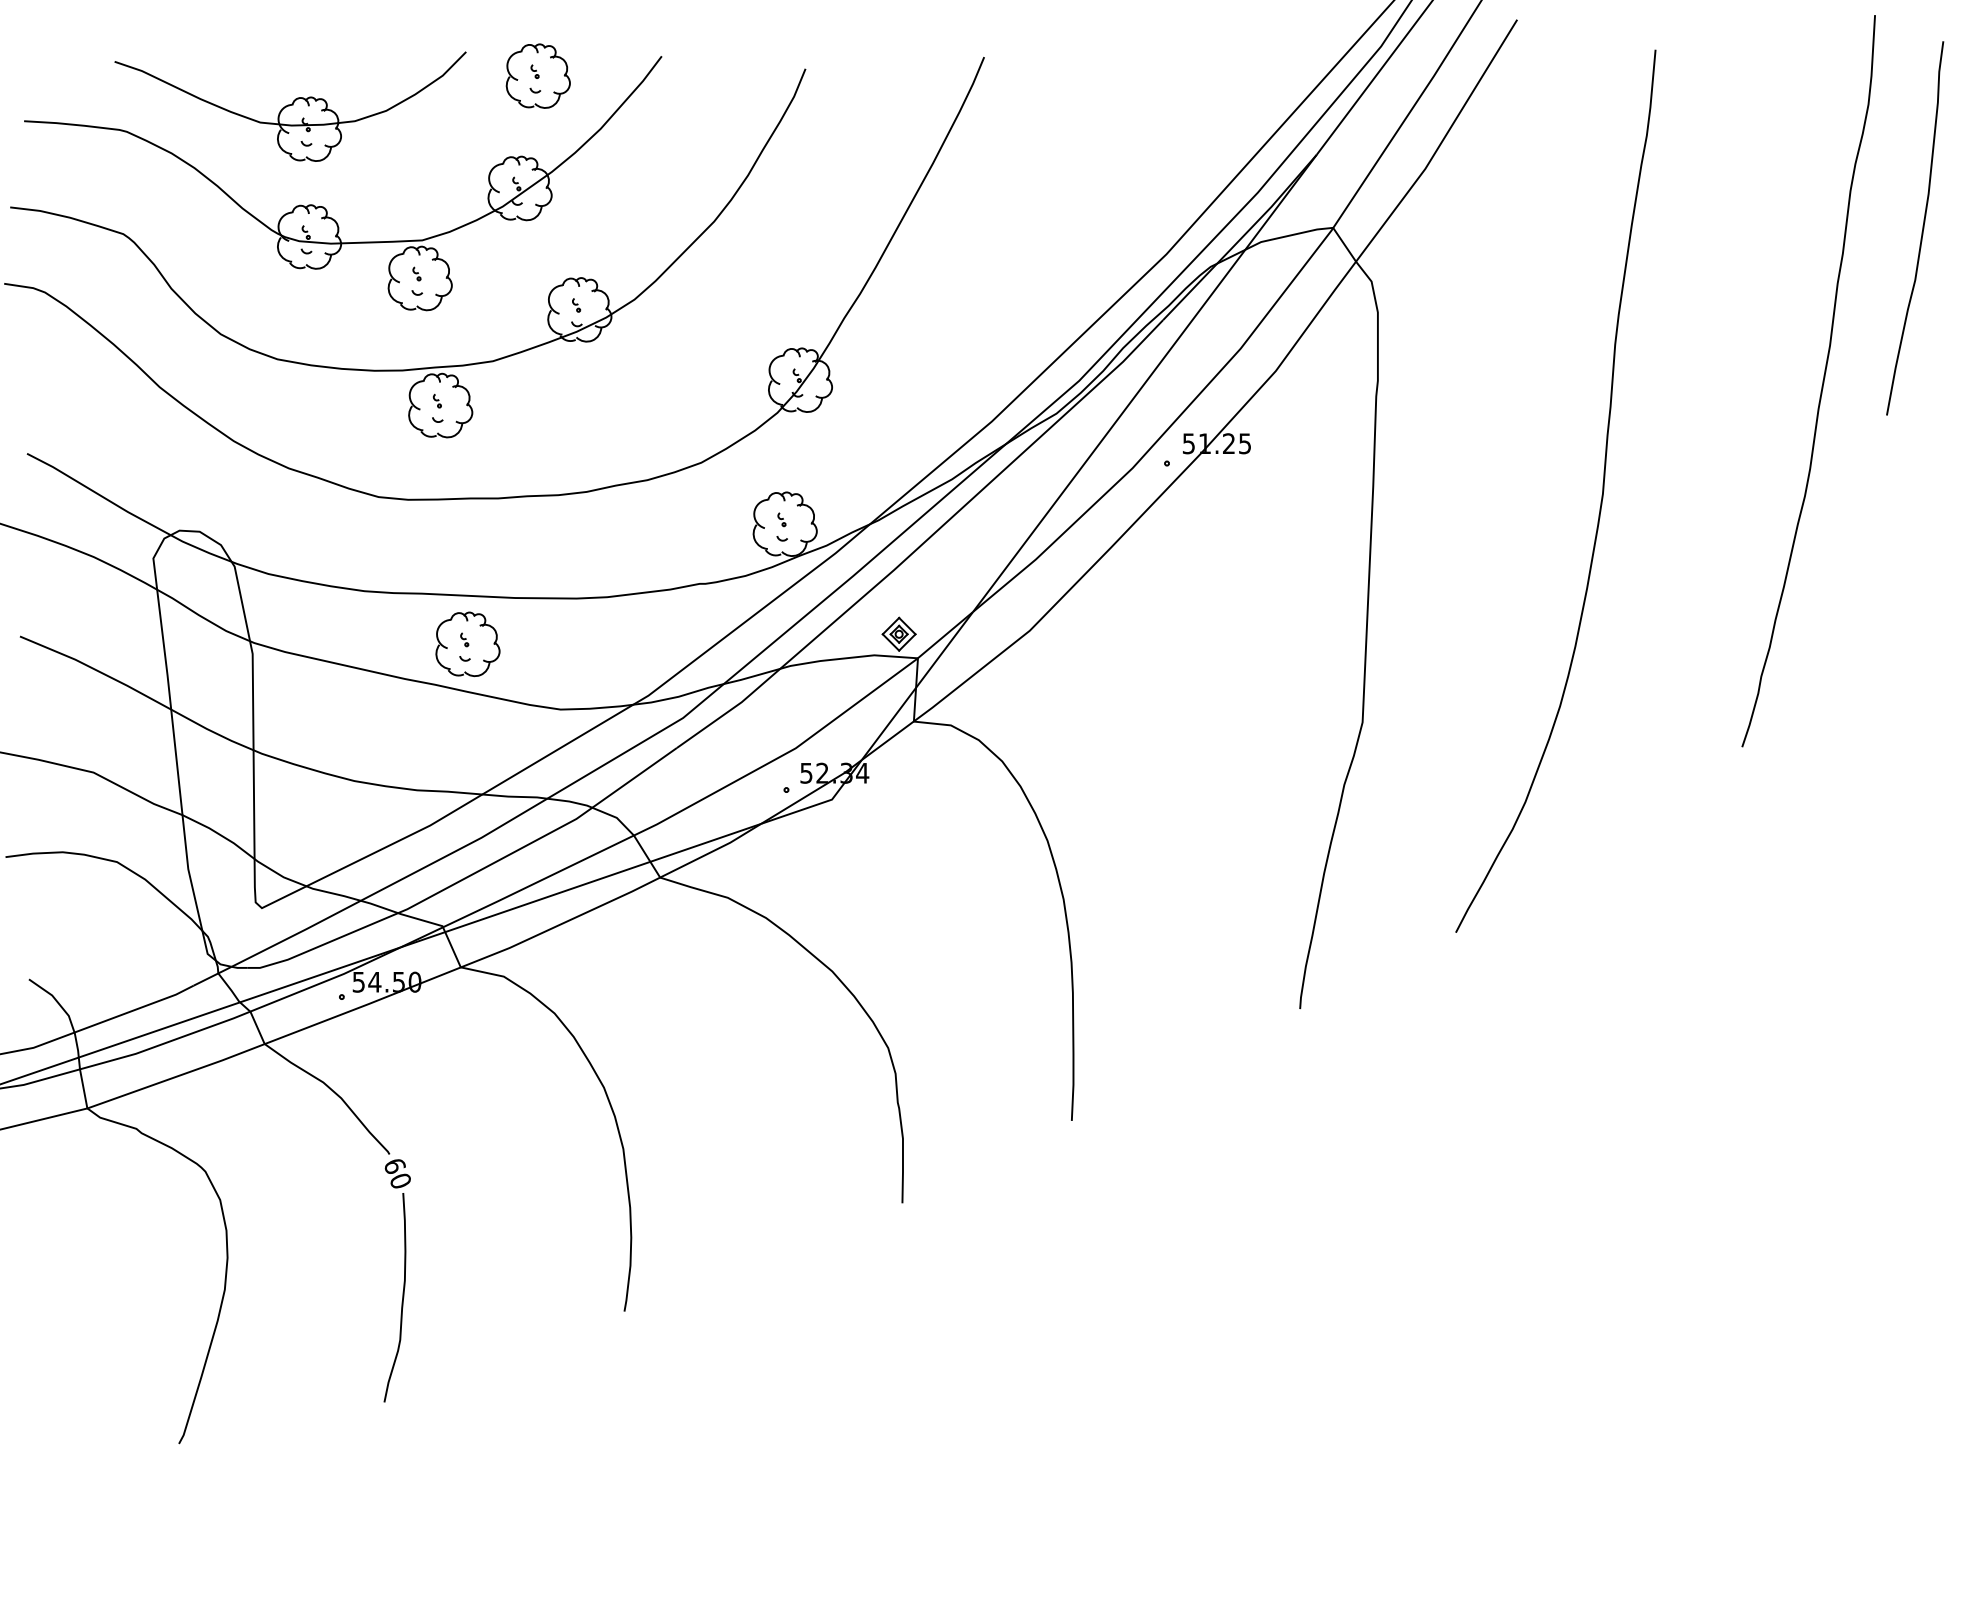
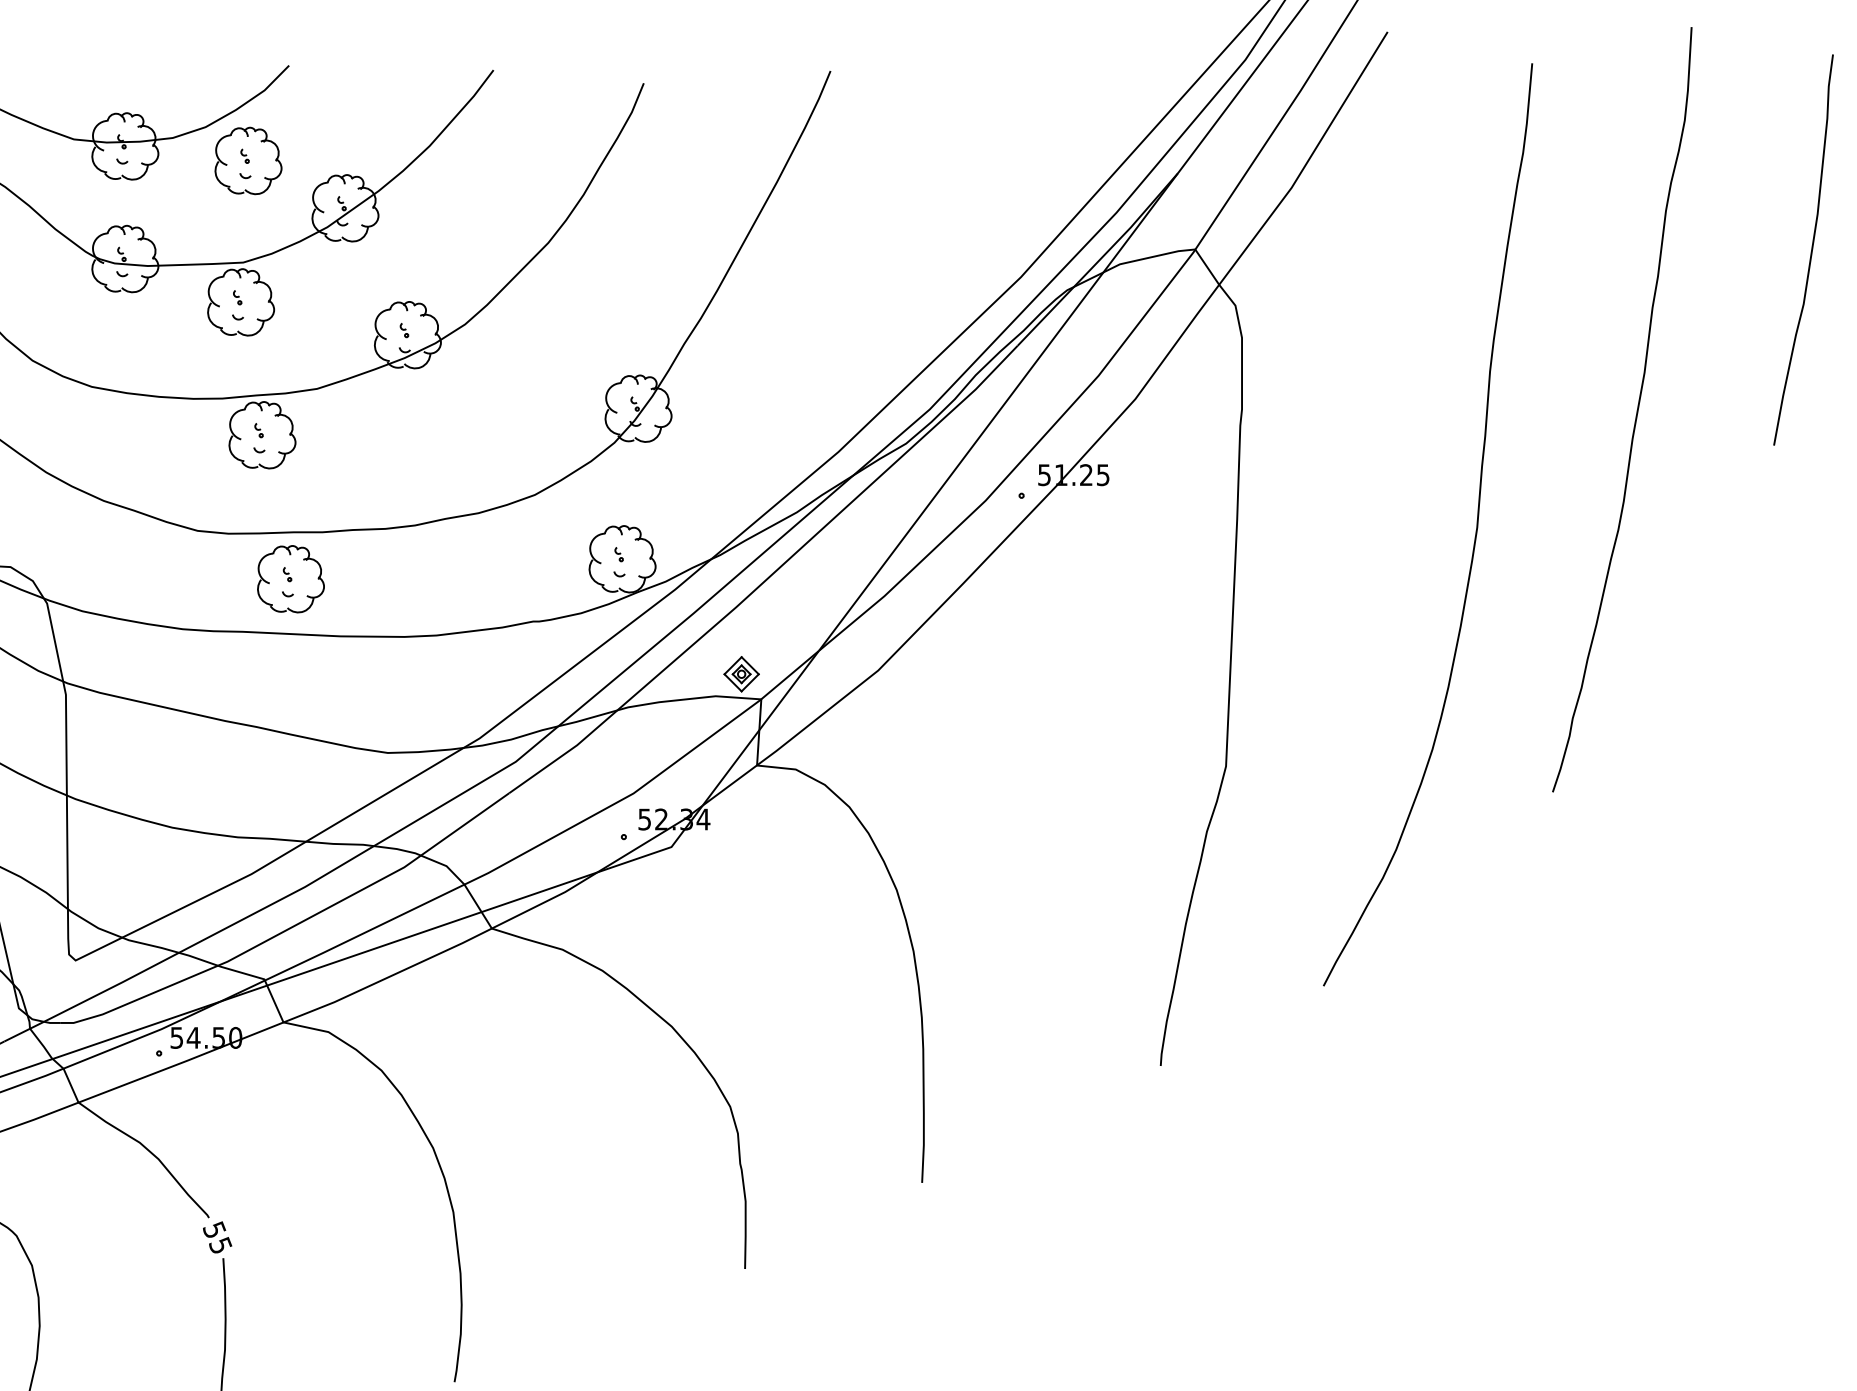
part: (537, 75) -> (247, 160), moved
curve: (1821, 386) -> (1635, 415), moved
part: (467, 644) -> (290, 579), moved
text: (397, 1172) -> (217, 1236), 60 -> 55

